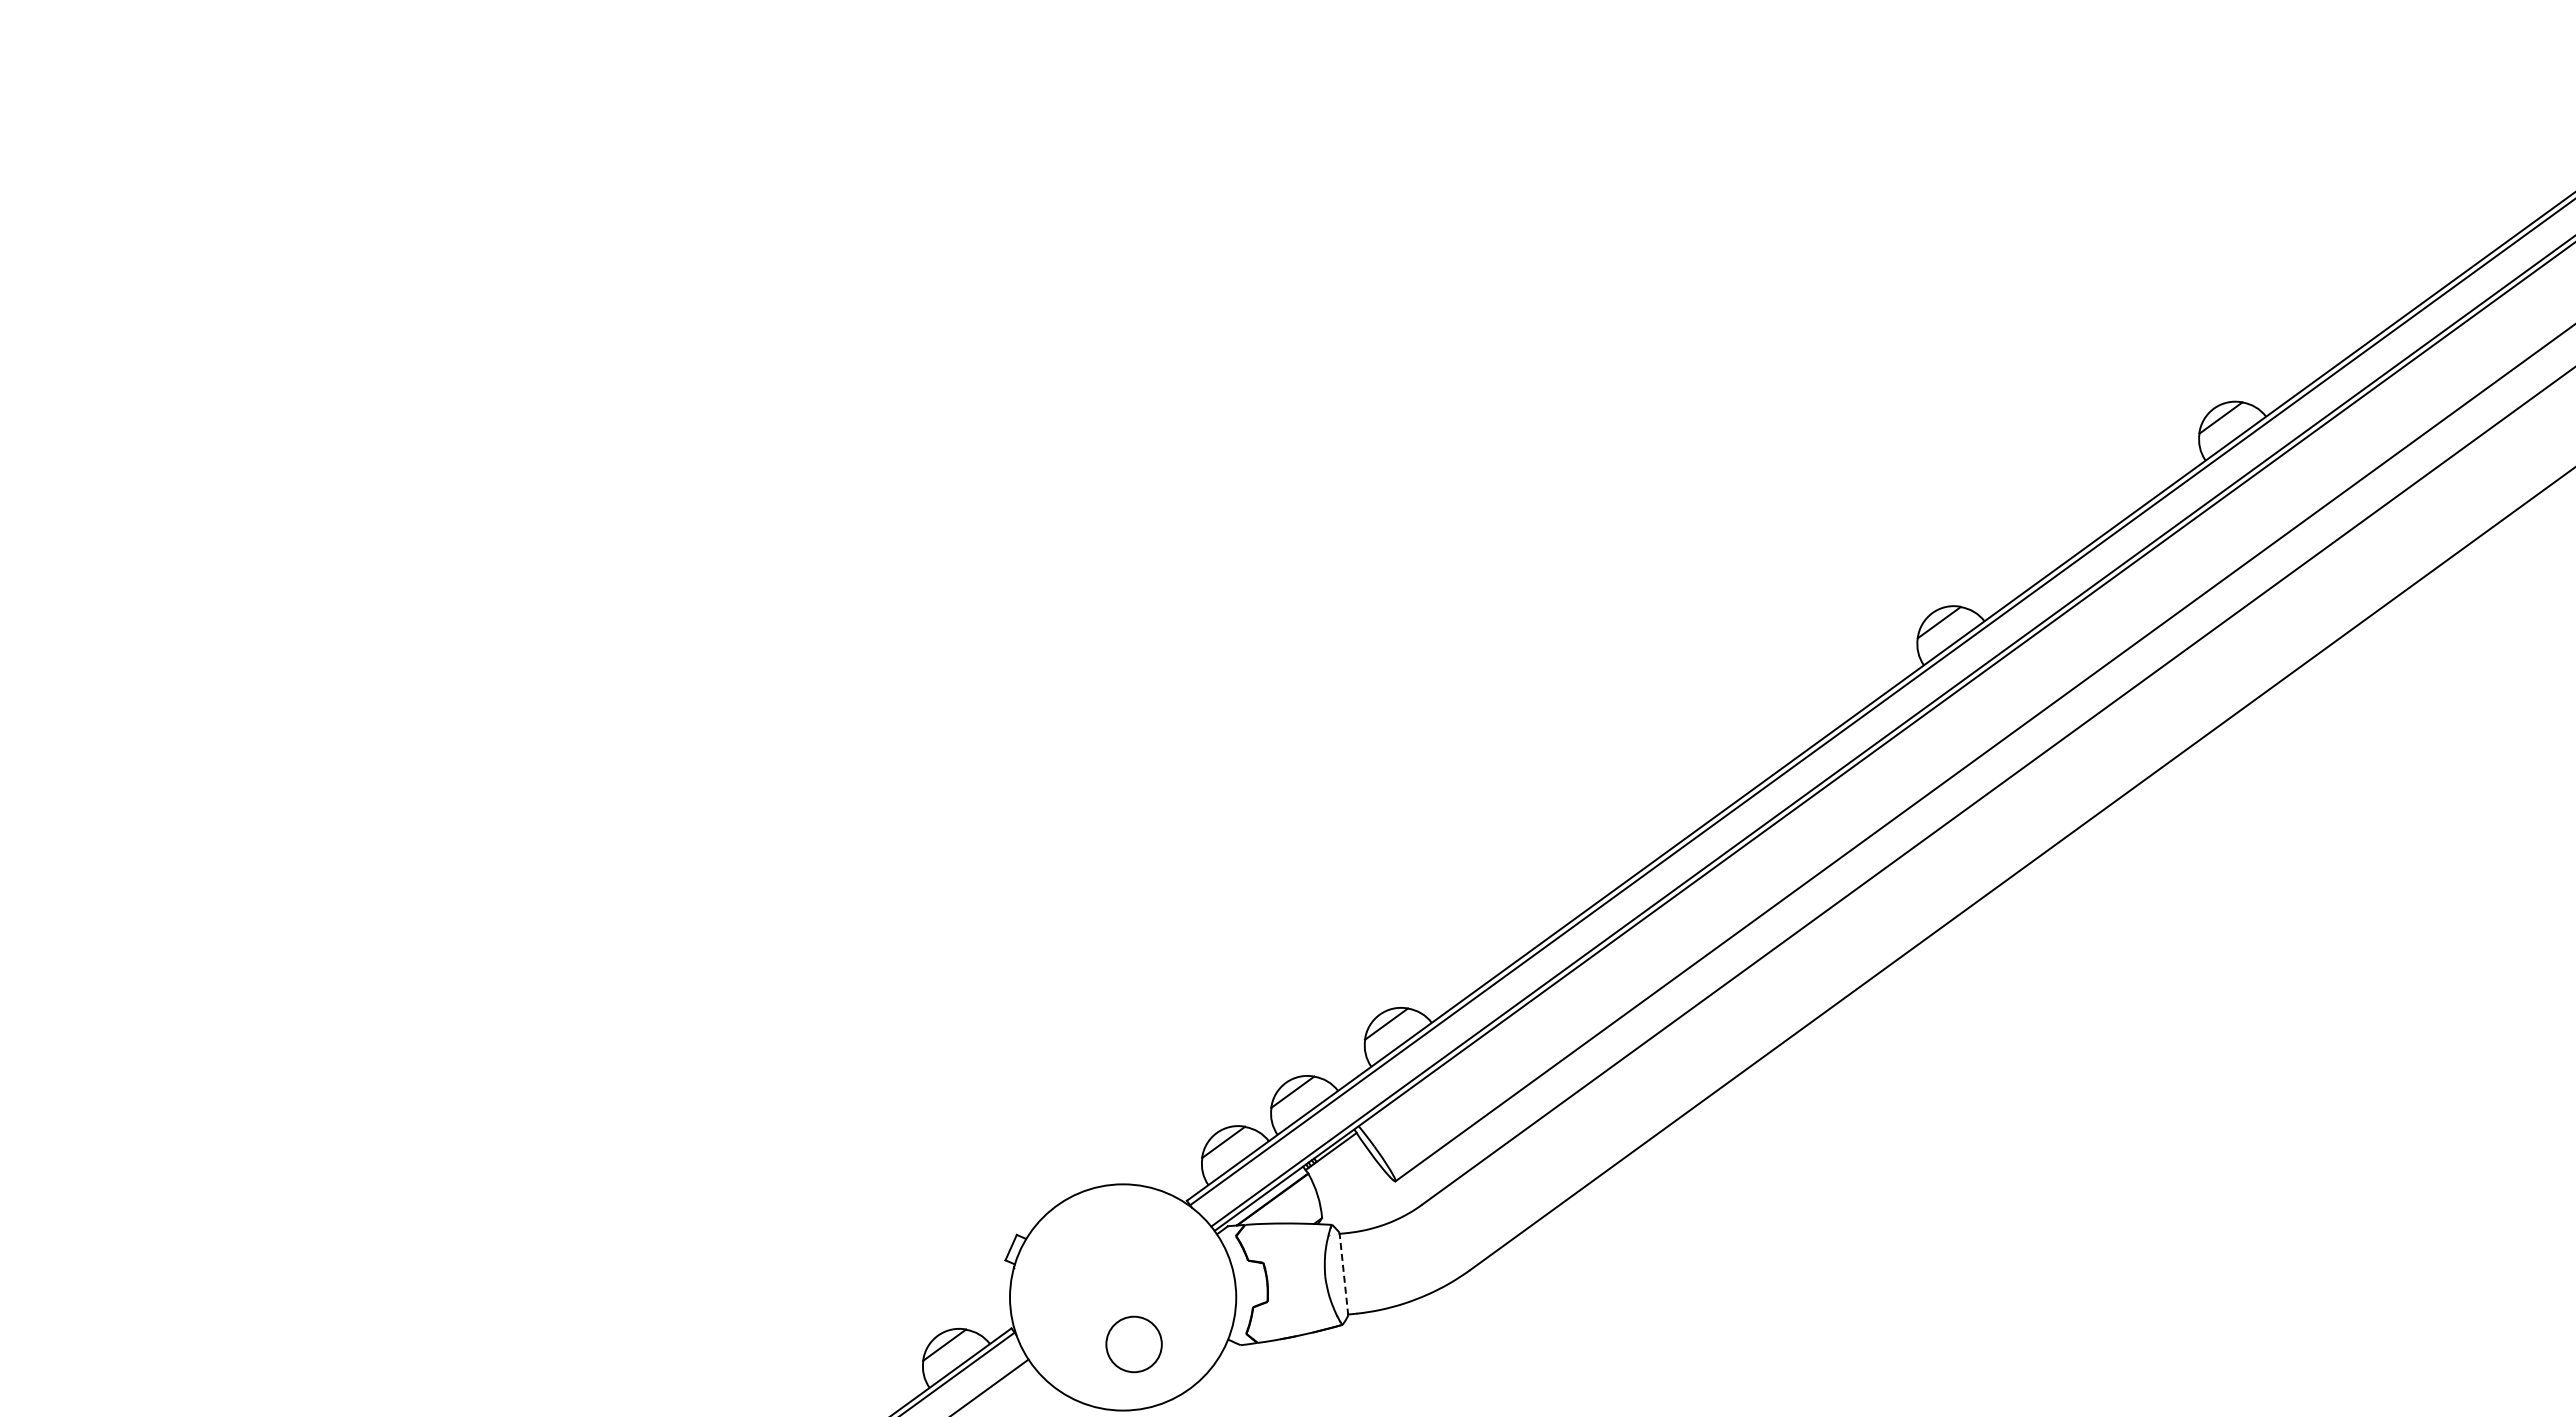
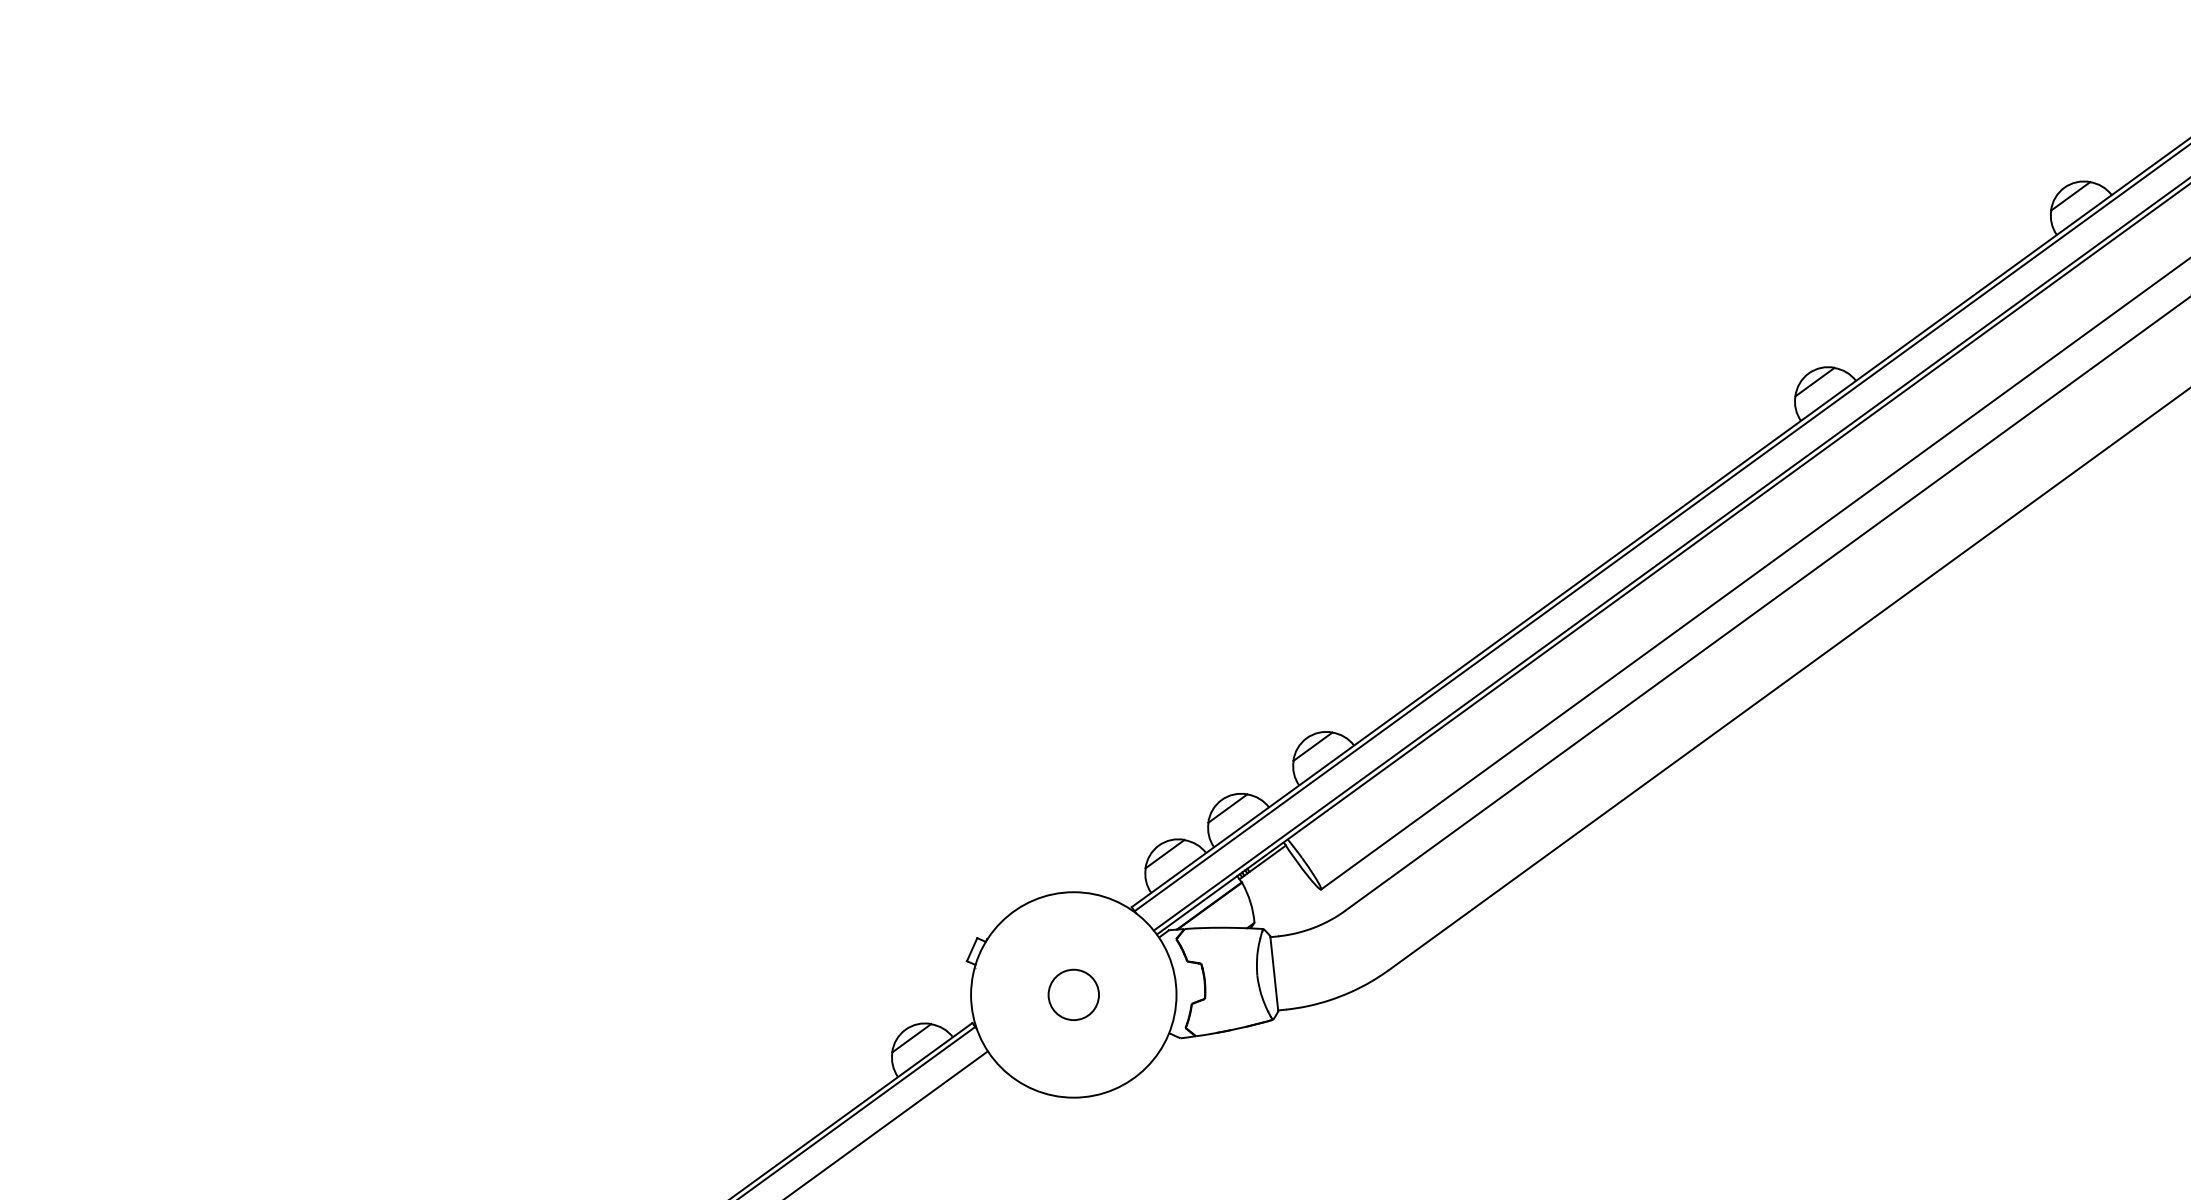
line: (1343, 1274) -> (1273, 974), dashed -> solid
circle: (1133, 1344) -> (1073, 994), moved

